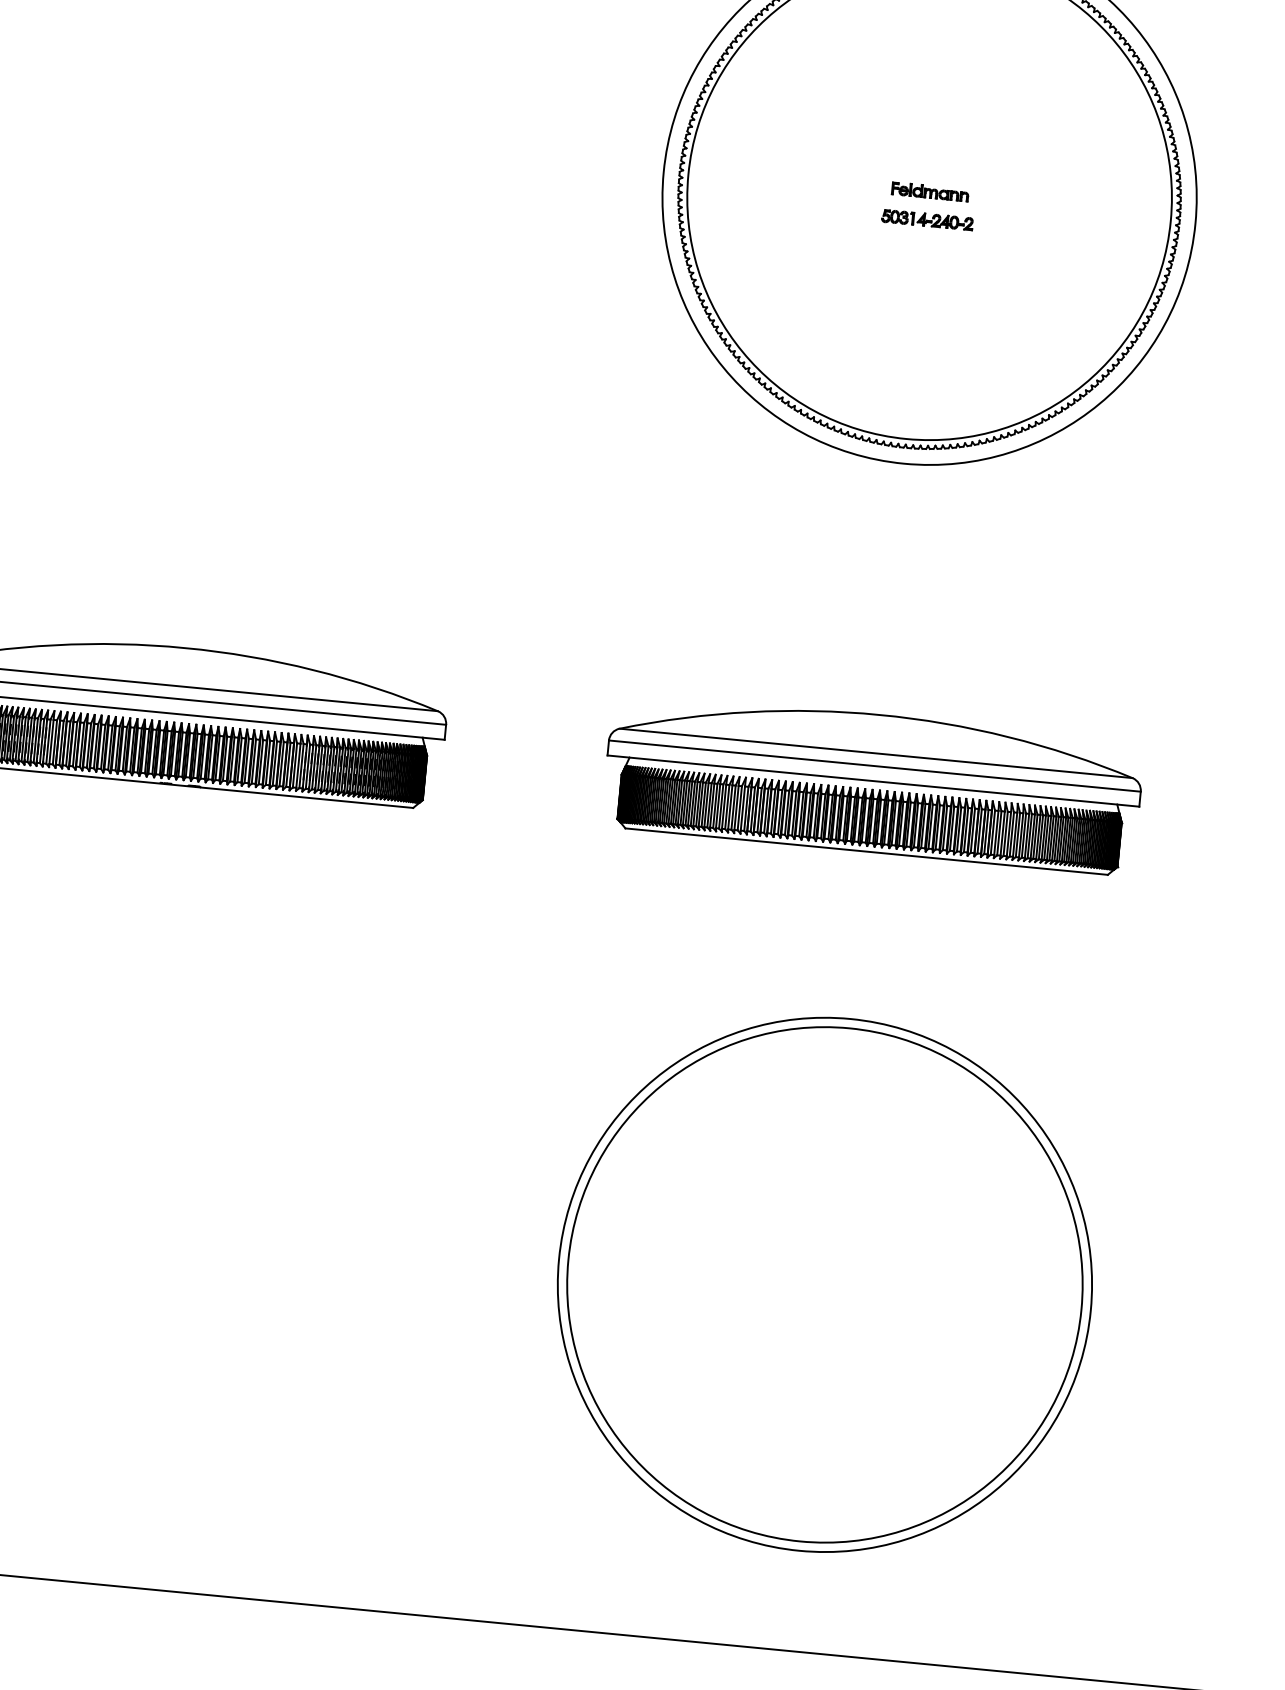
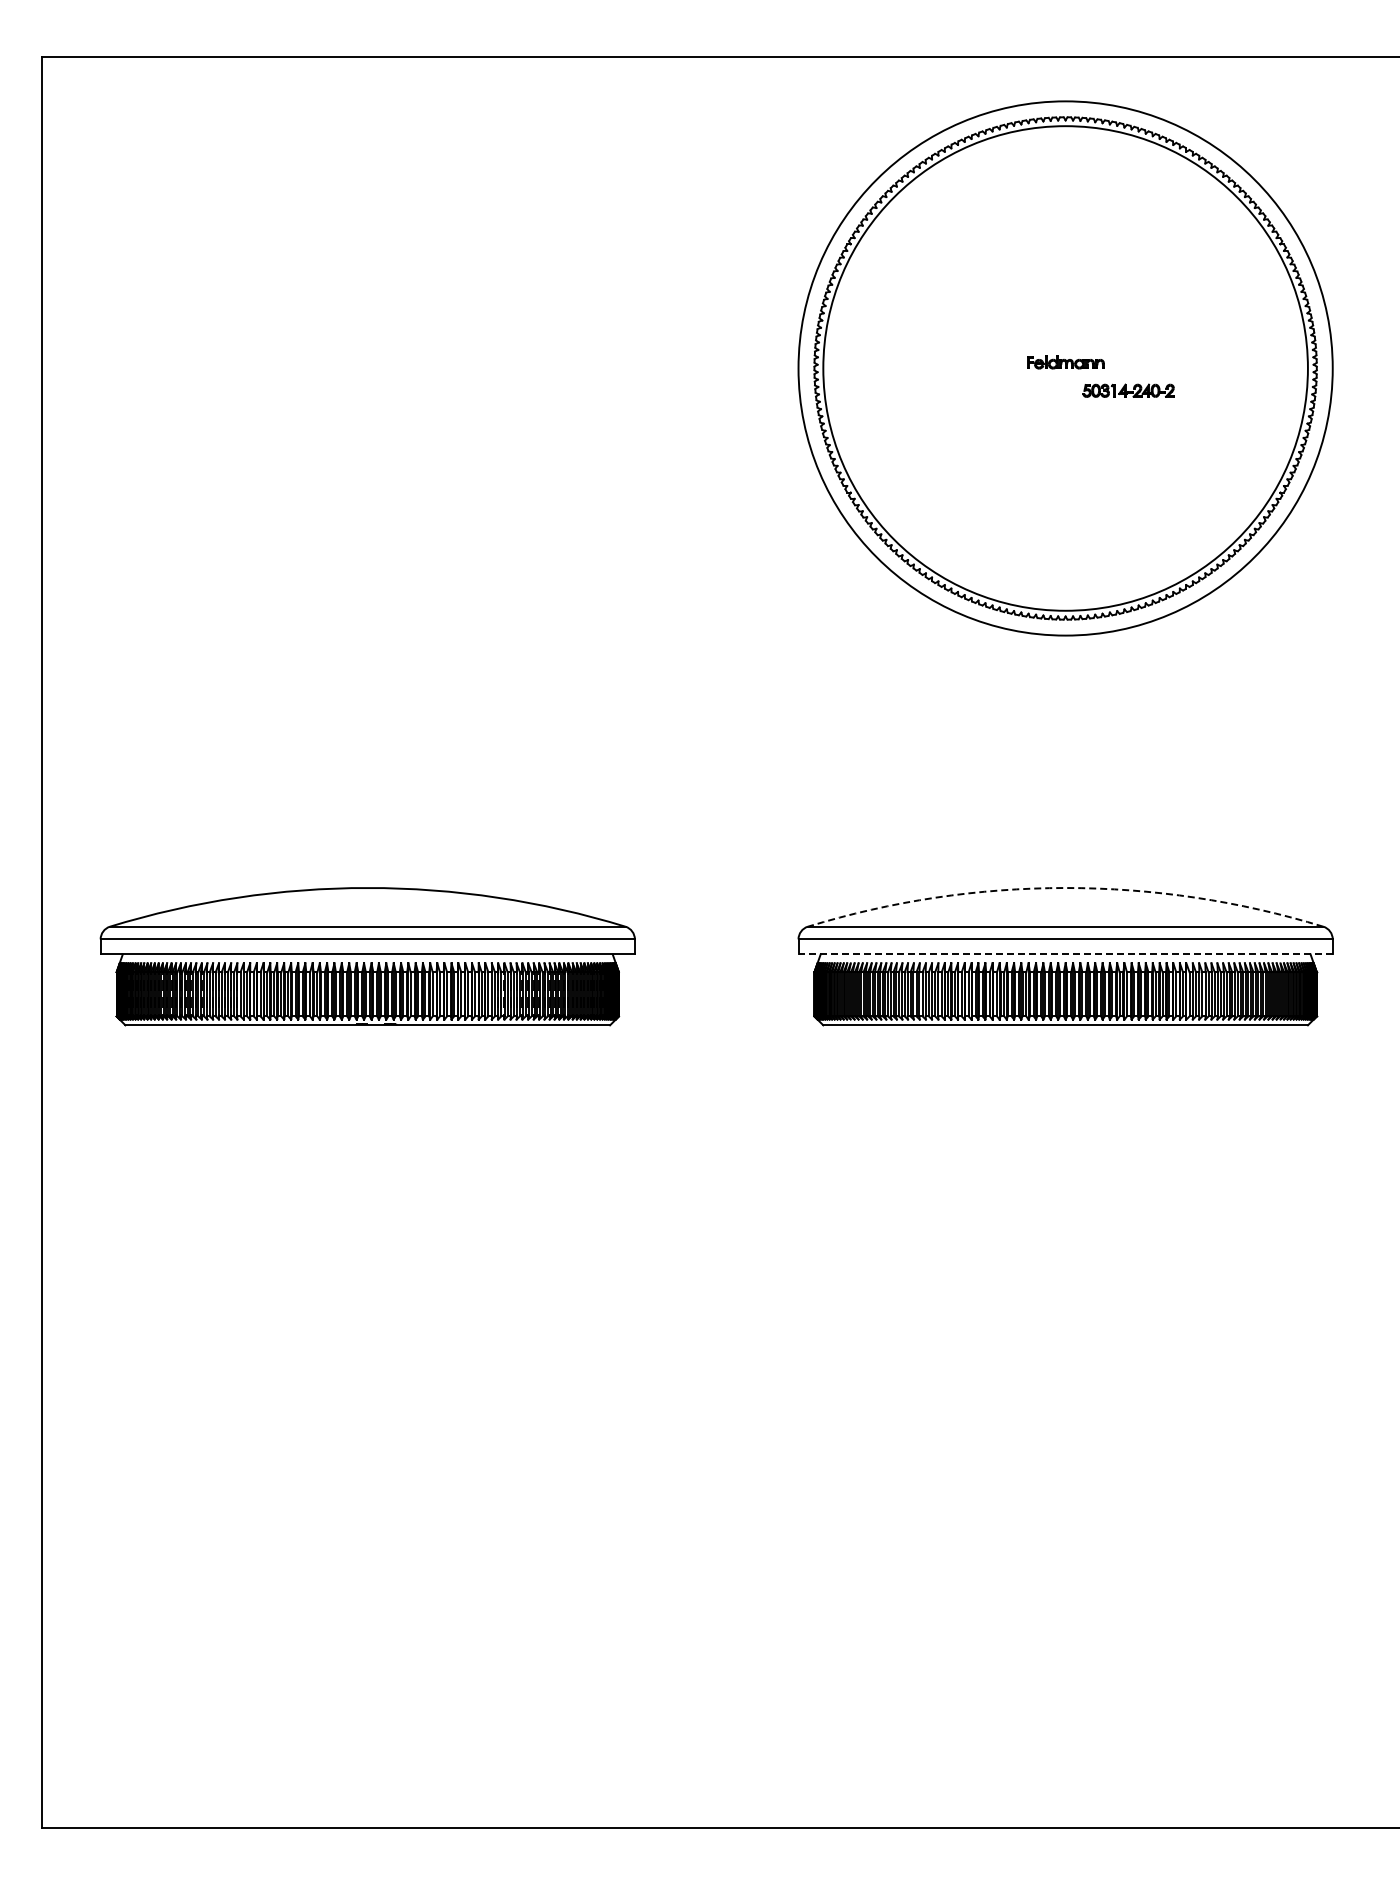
part: (927, 219) -> (1128, 390), moved
arc: (879, 715) -> (1065, 888), solid -> dashed
line: (873, 781) -> (1065, 954), solid -> dashed
part: (824, 1284) -> (1065, 1460), removed

